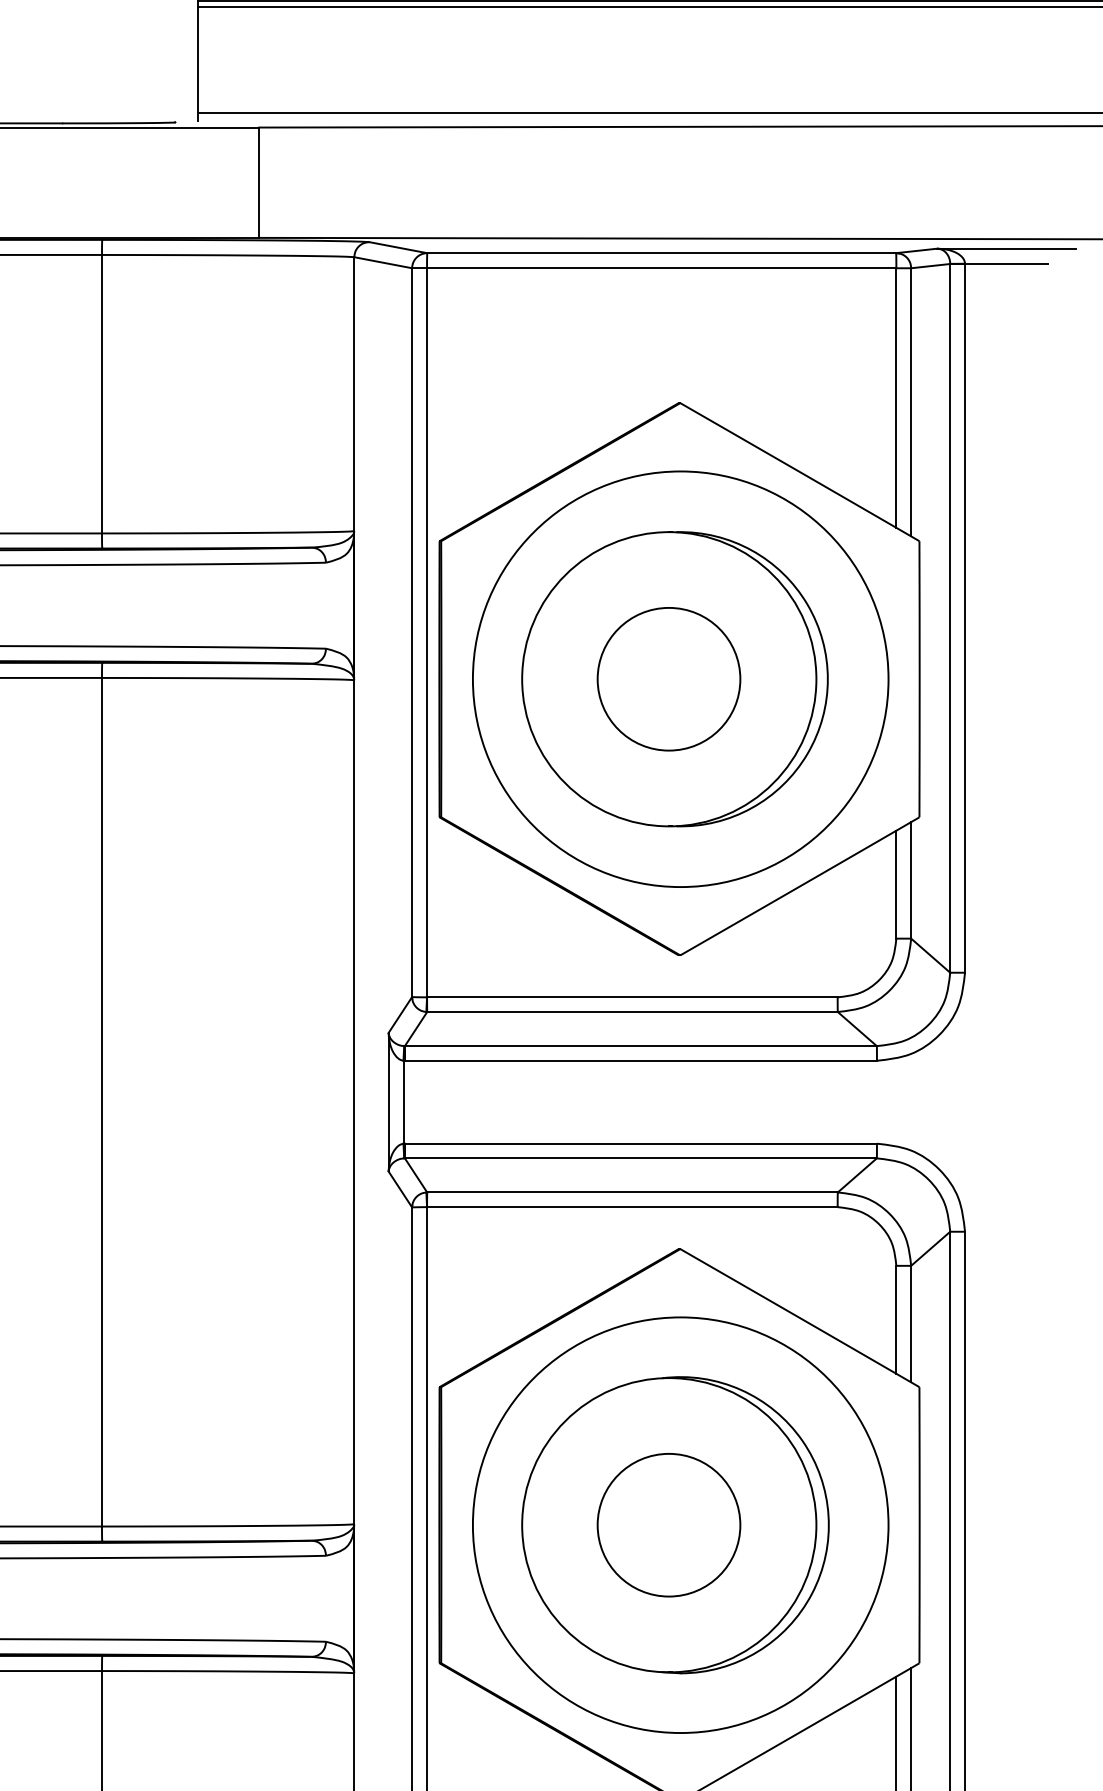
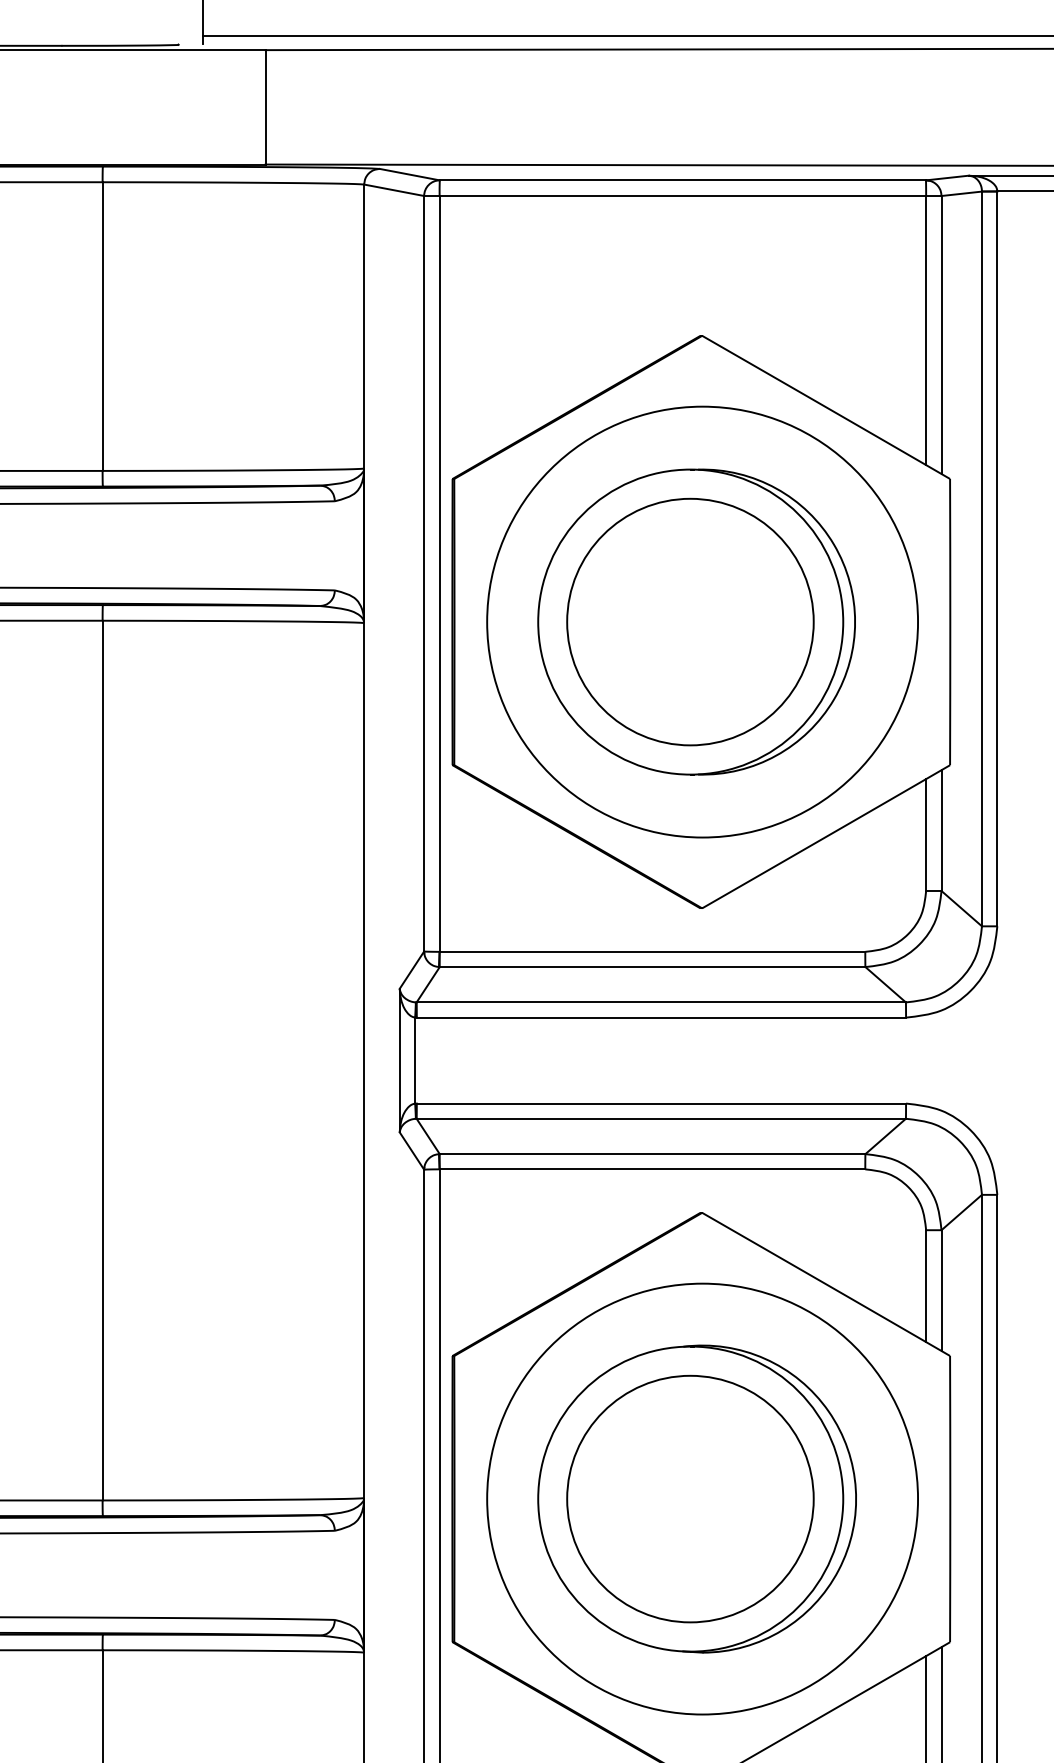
circle: (668, 679) -> (689, 622), size x1.67
circle: (668, 1525) -> (689, 1499), size x1.67

